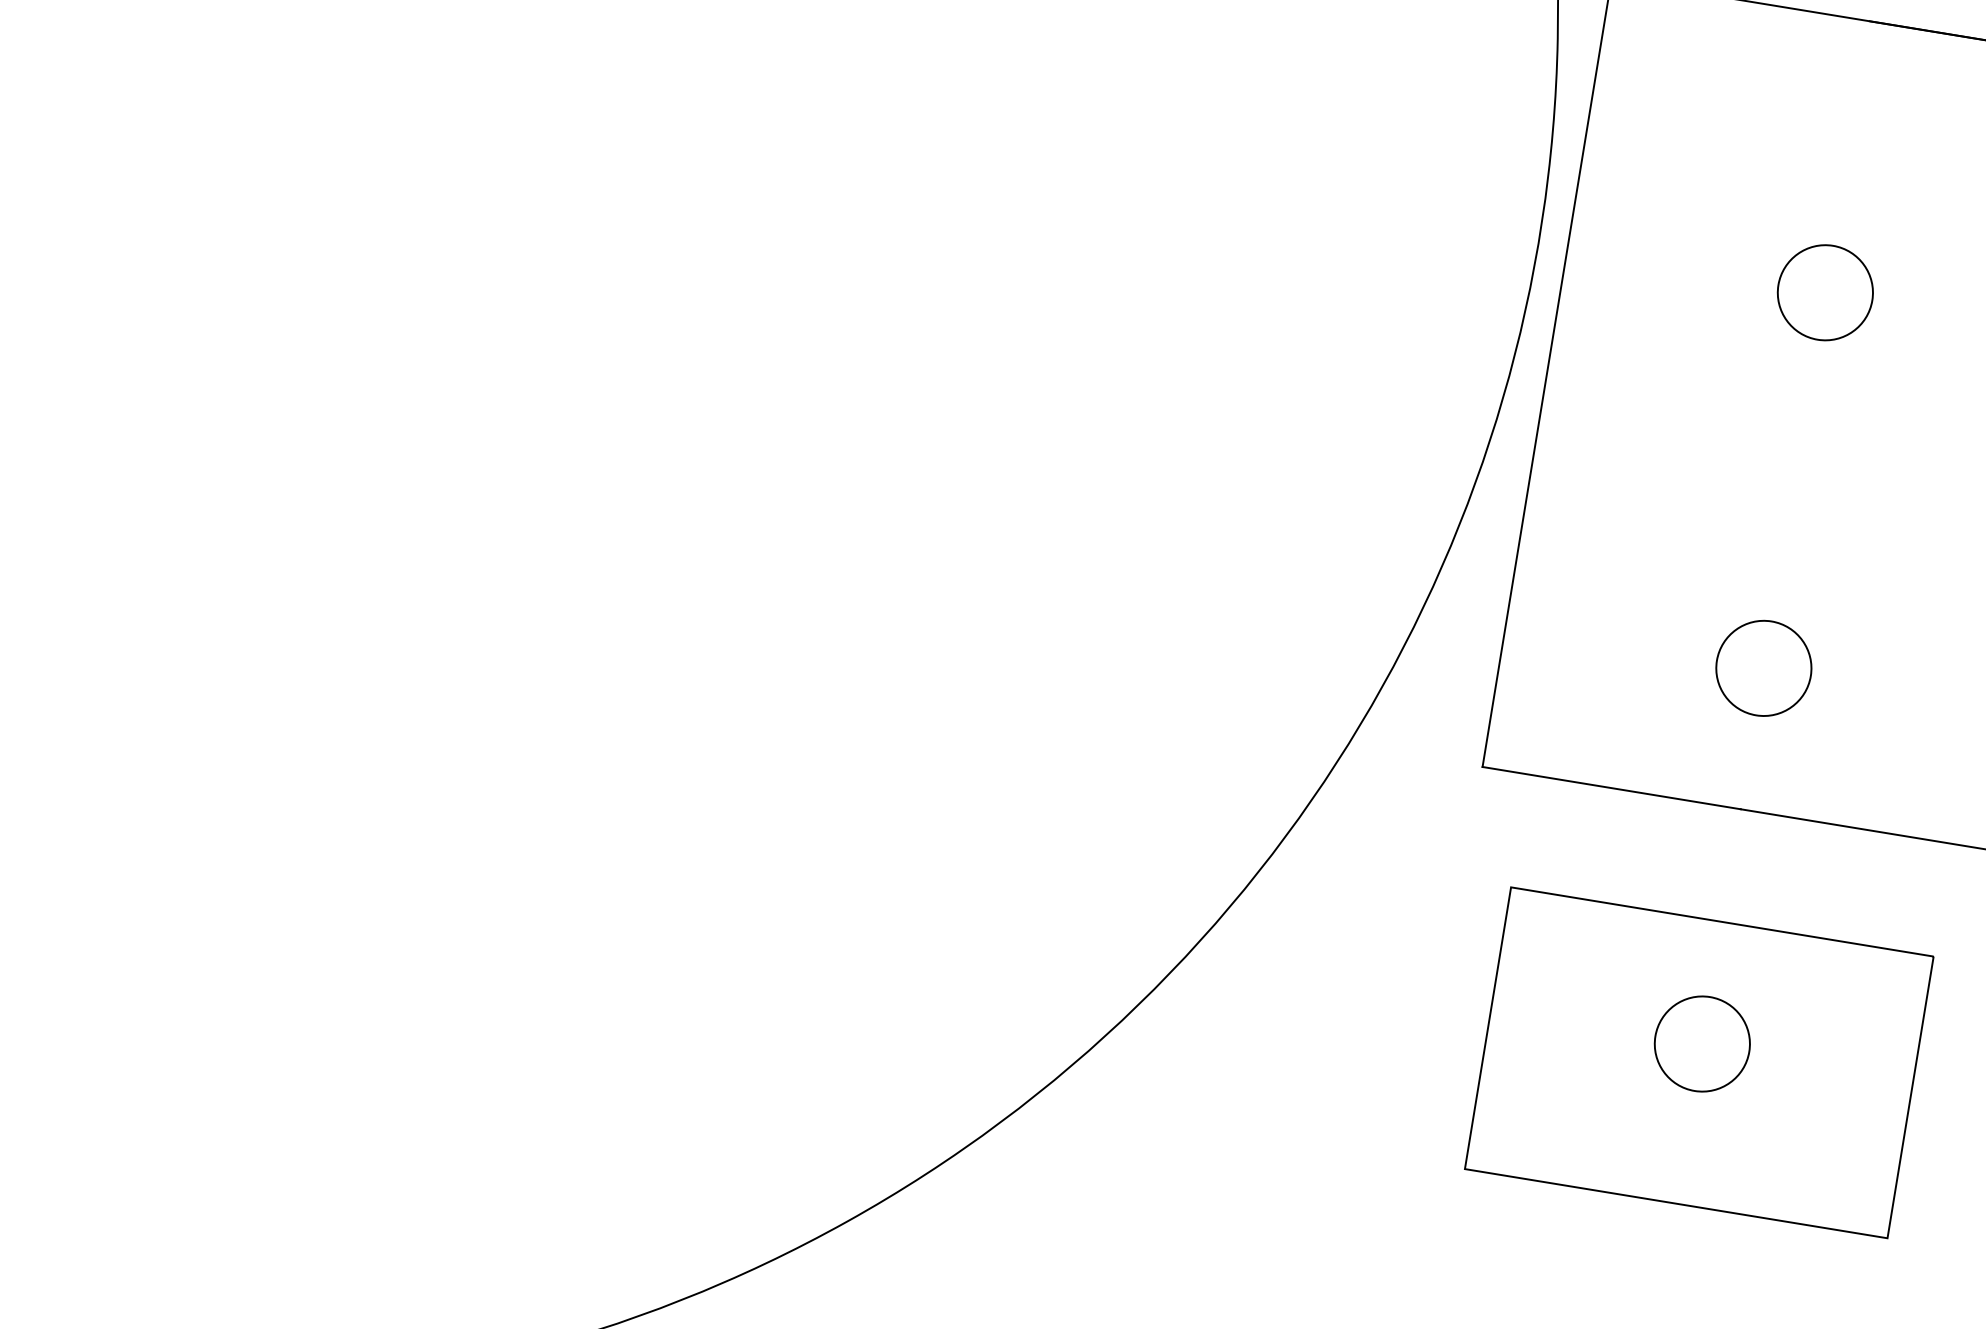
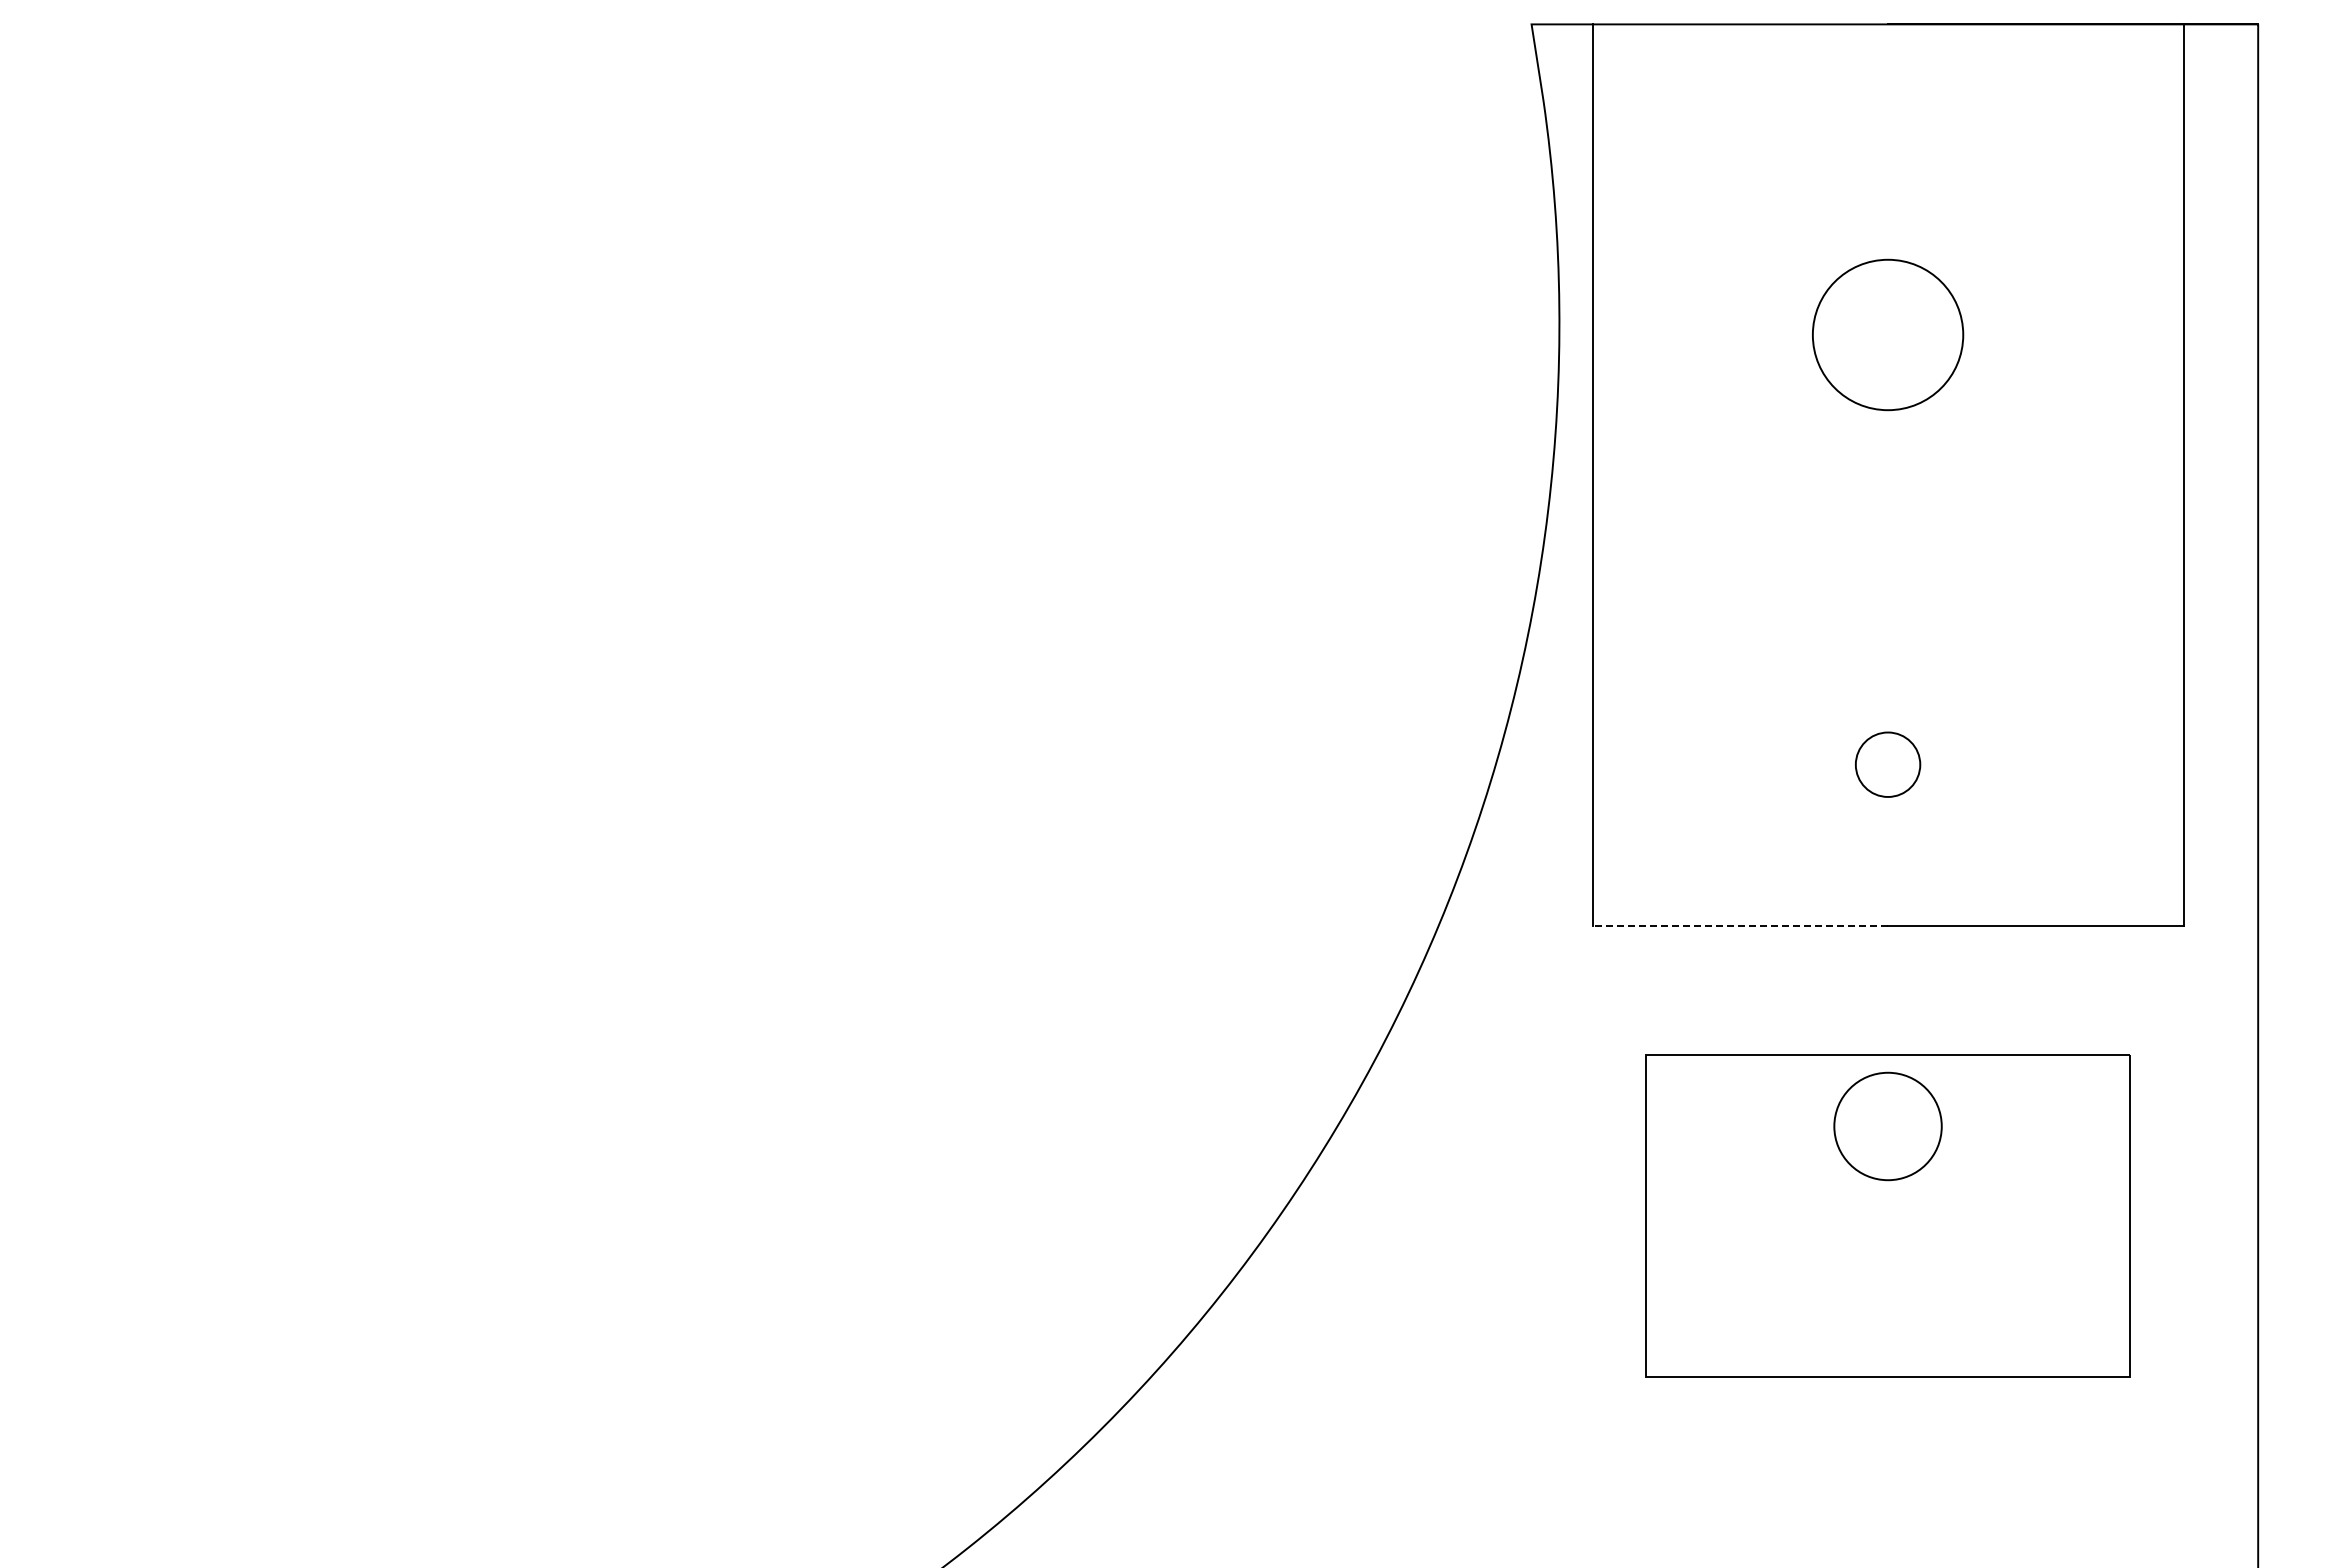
circle: (1824, 292) -> (1887, 334), size x1.4
circle: (1763, 668) -> (1887, 764), size x0.6
line: (1611, 787) -> (1740, 925), solid -> dashed
circle: (1701, 1043) -> (1887, 1126), moved

